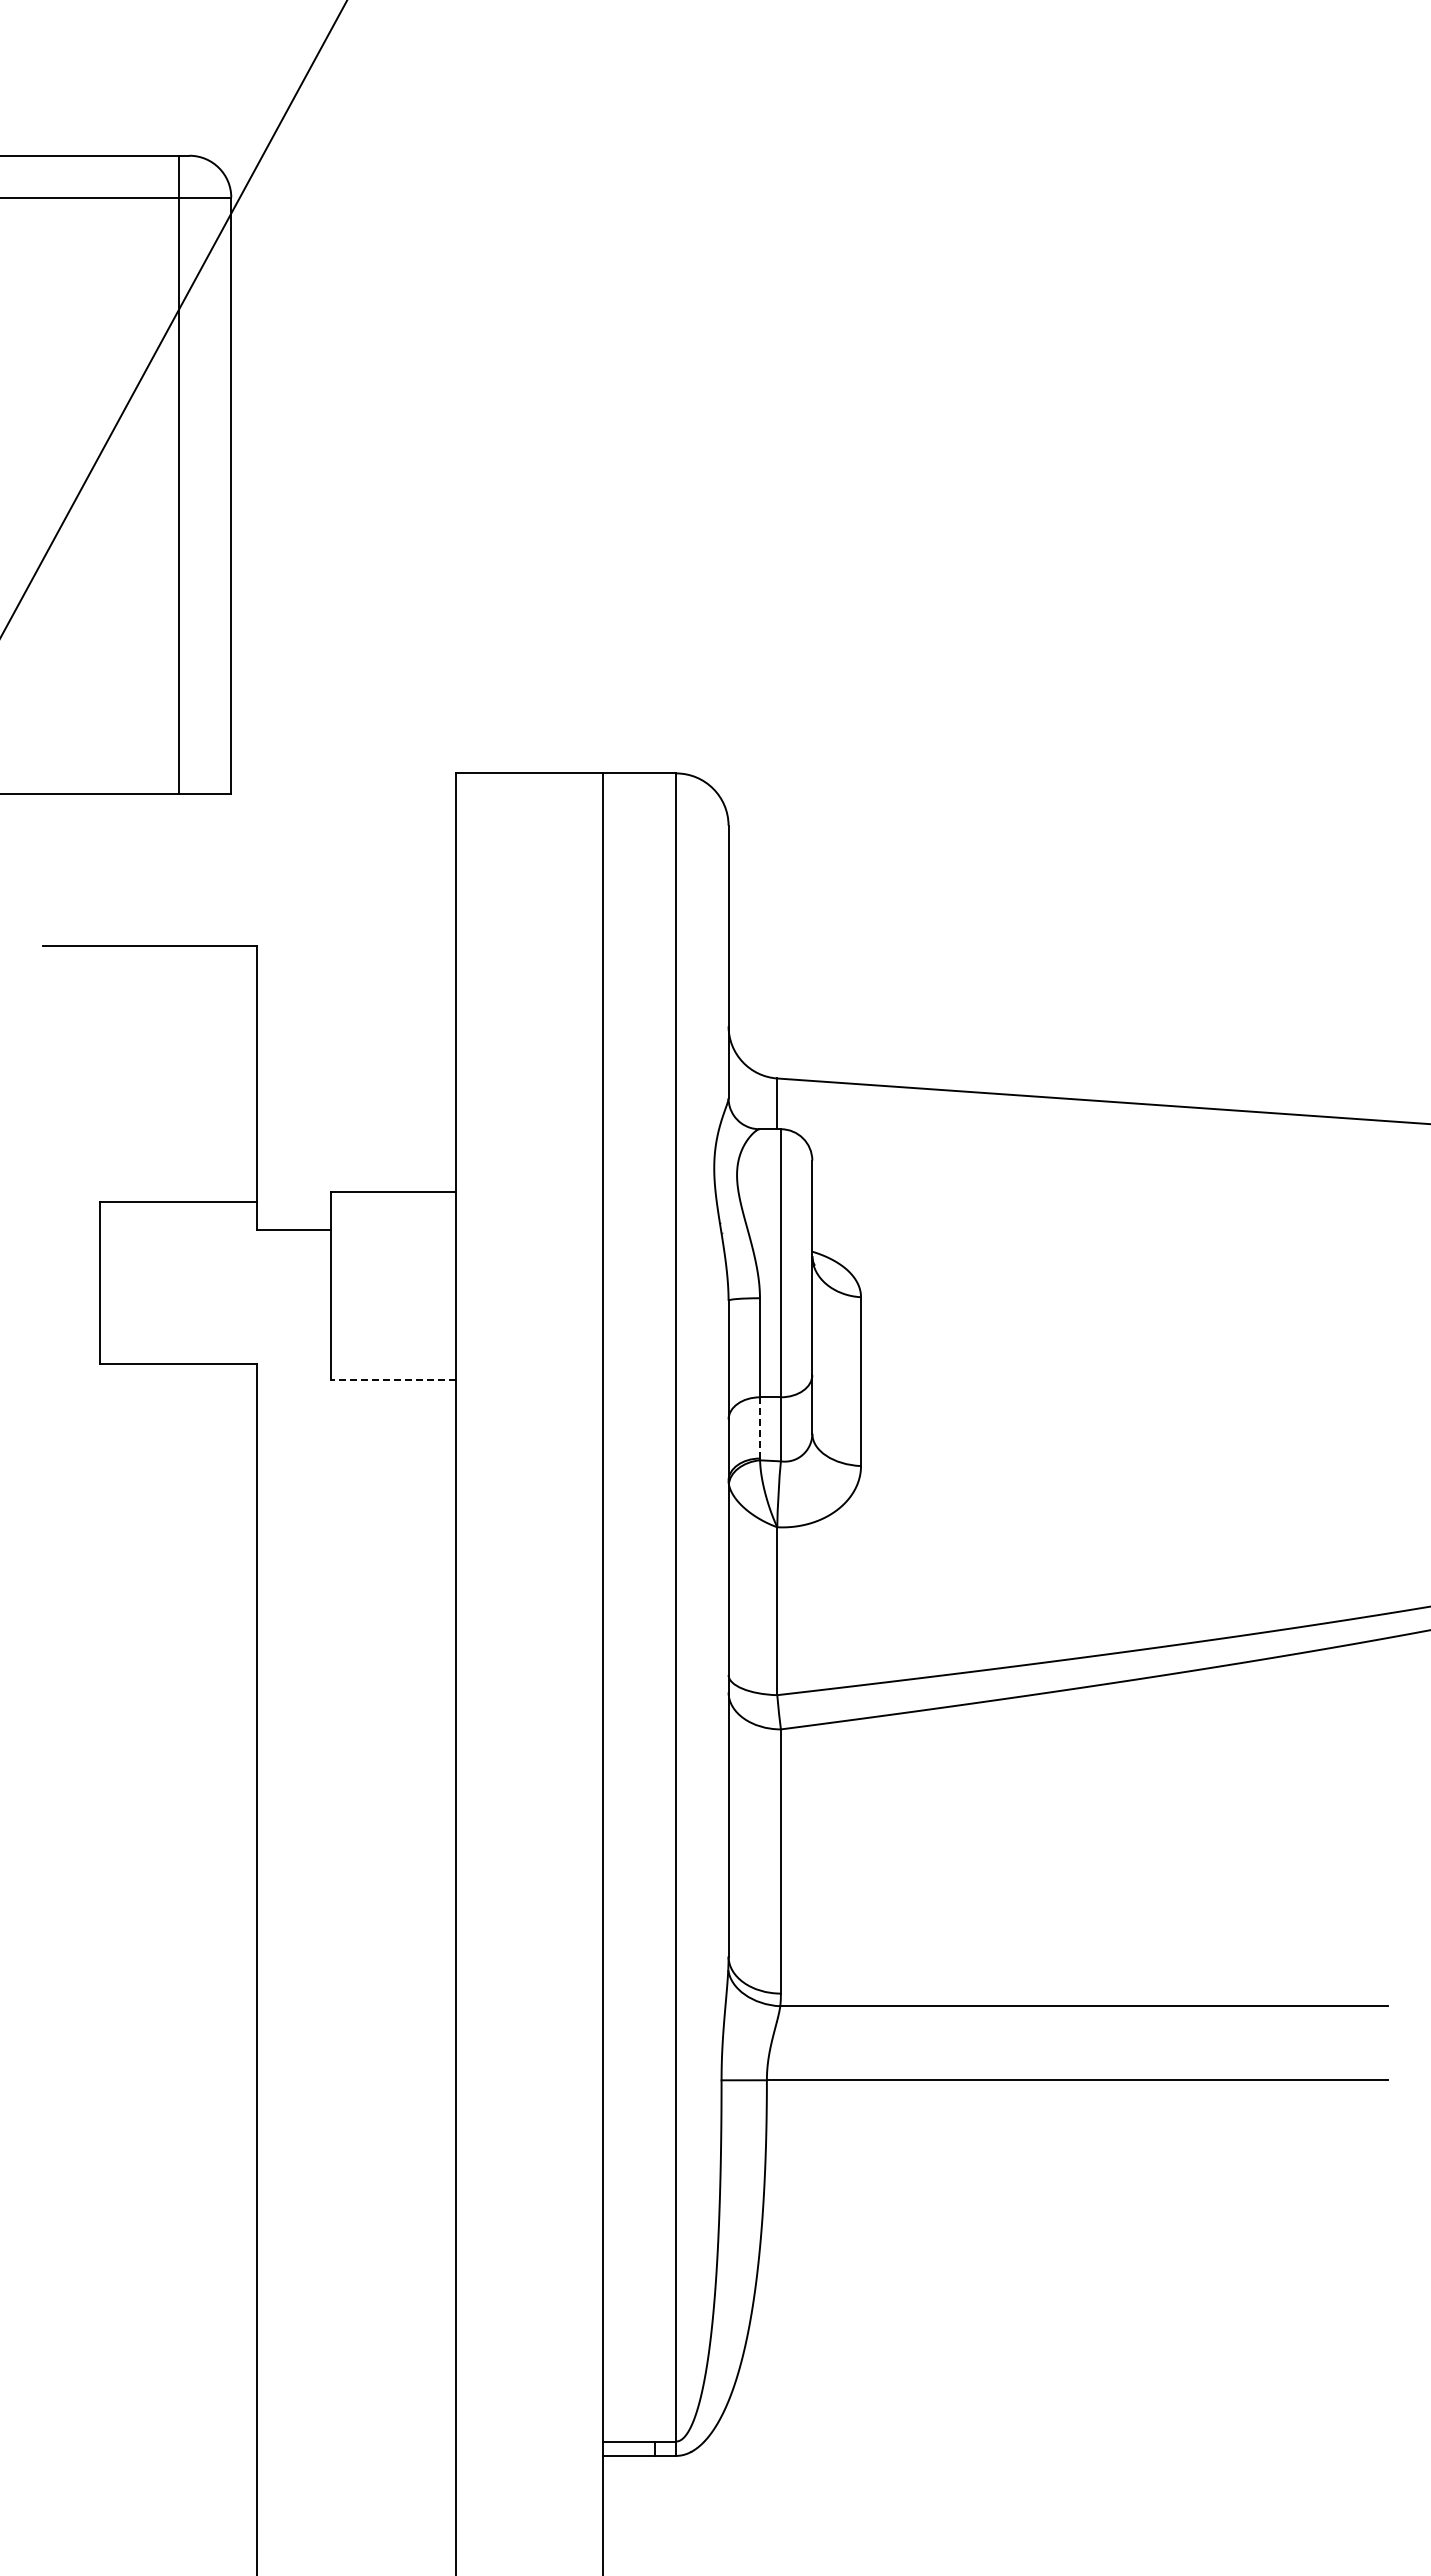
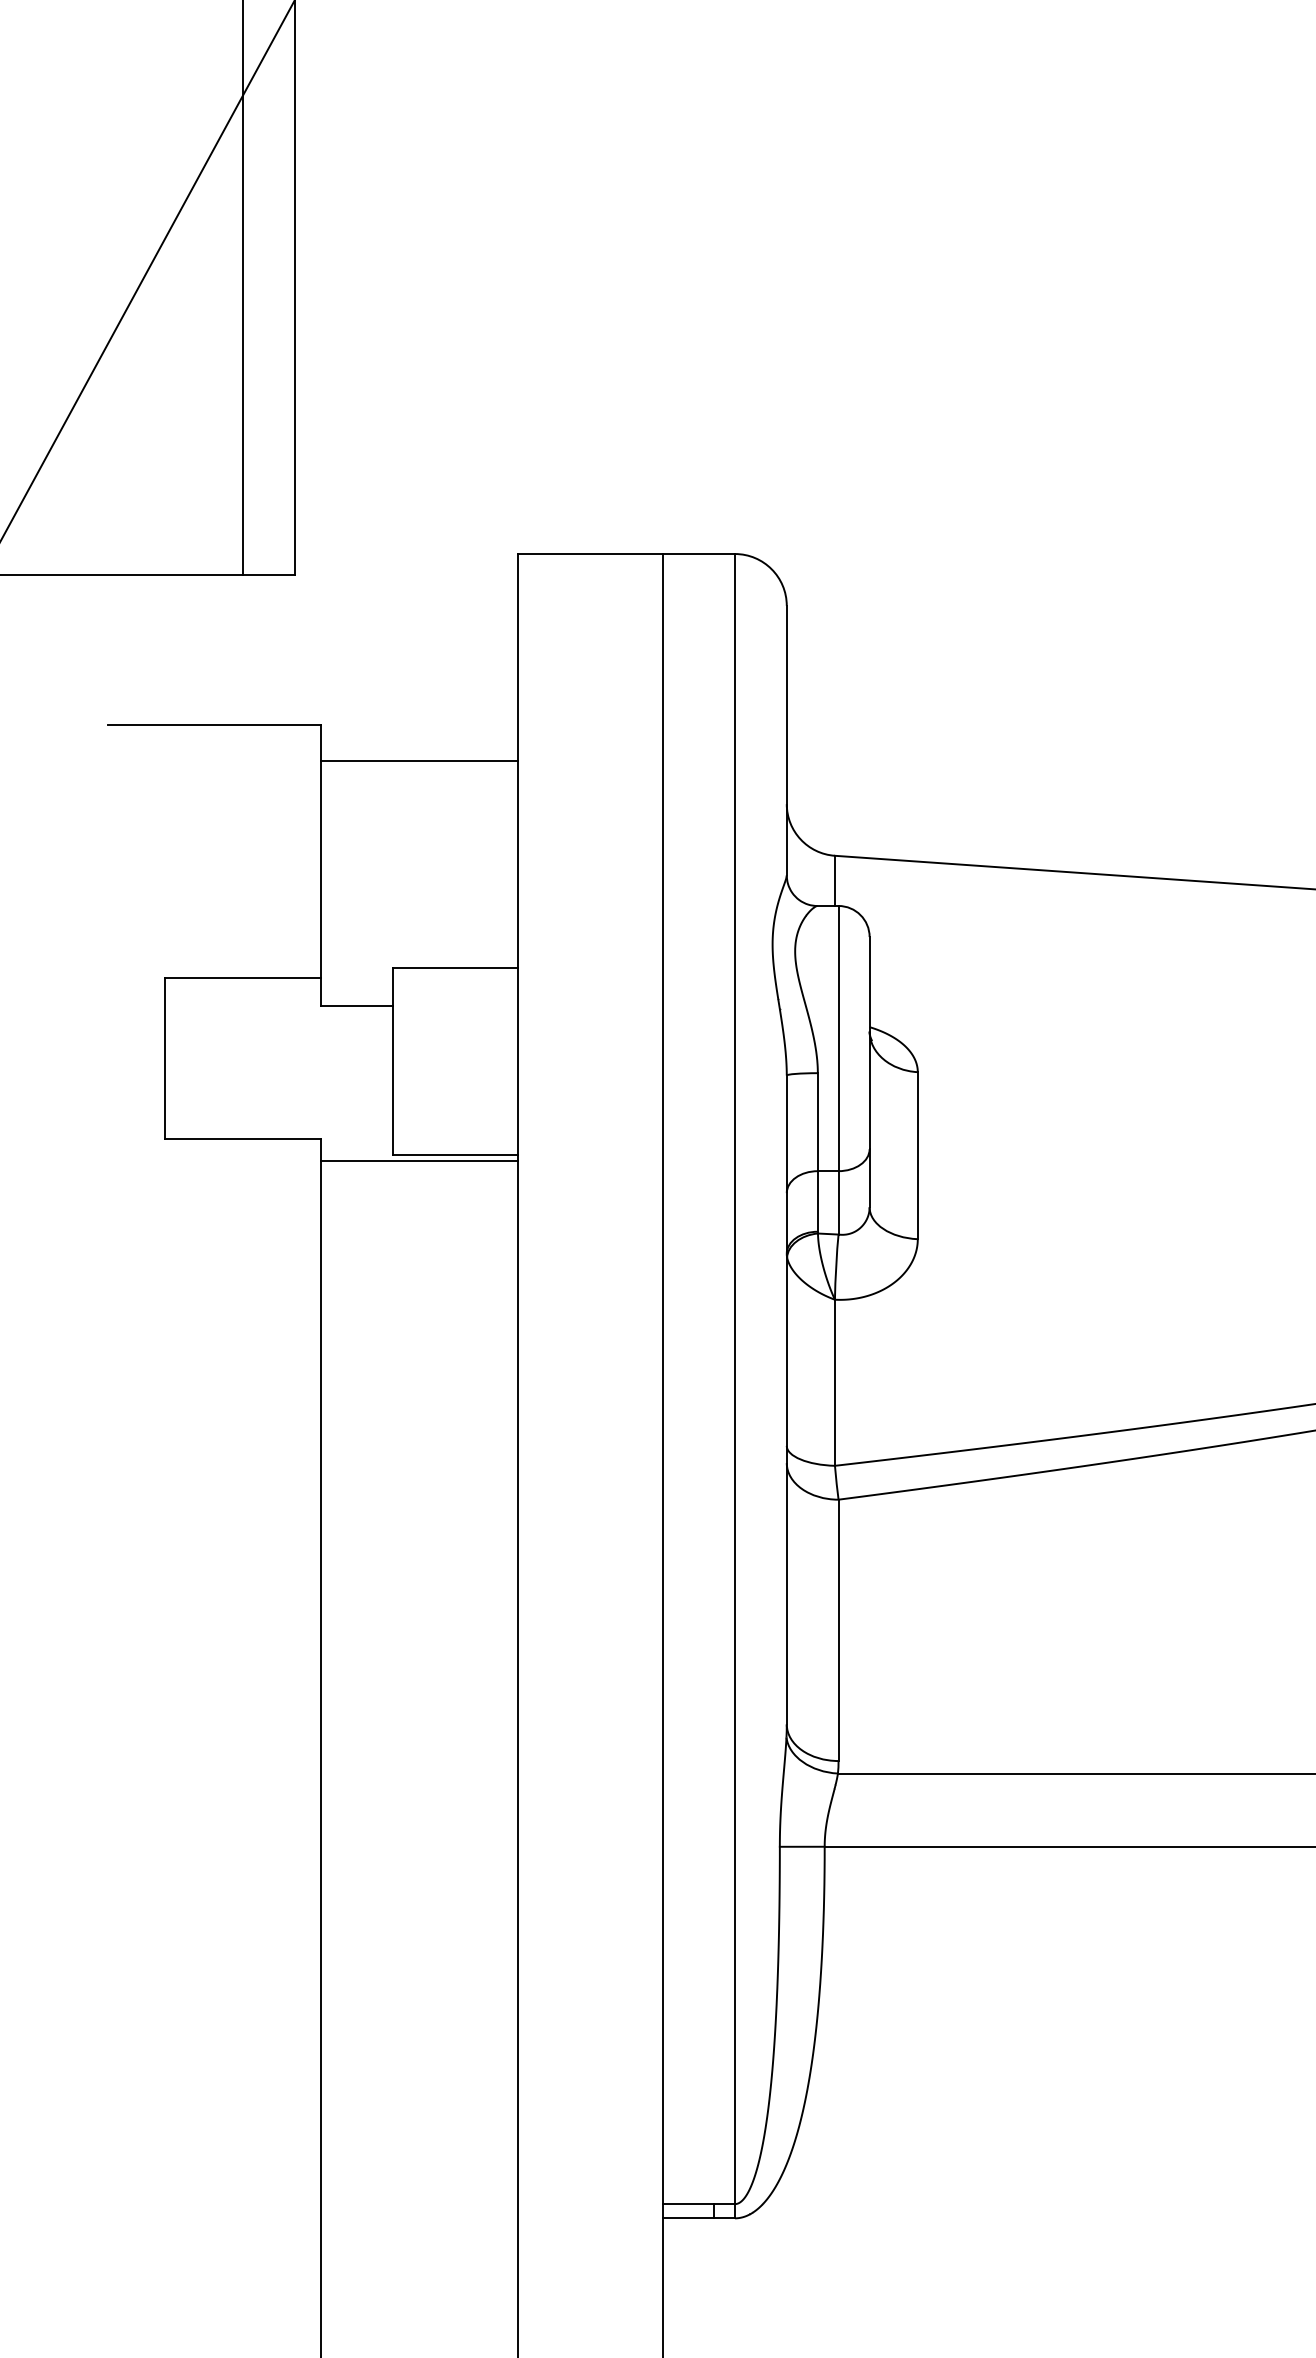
line: (356, 982) -> (418, 760), added
line: (393, 1380) -> (455, 1154), dashed -> solid
line: (356, 1387) -> (418, 1161), added
line: (759, 1427) -> (817, 1201), dashed -> solid

